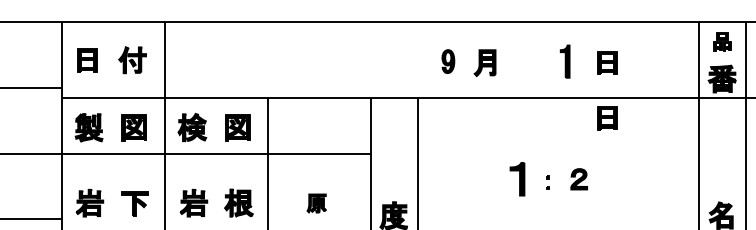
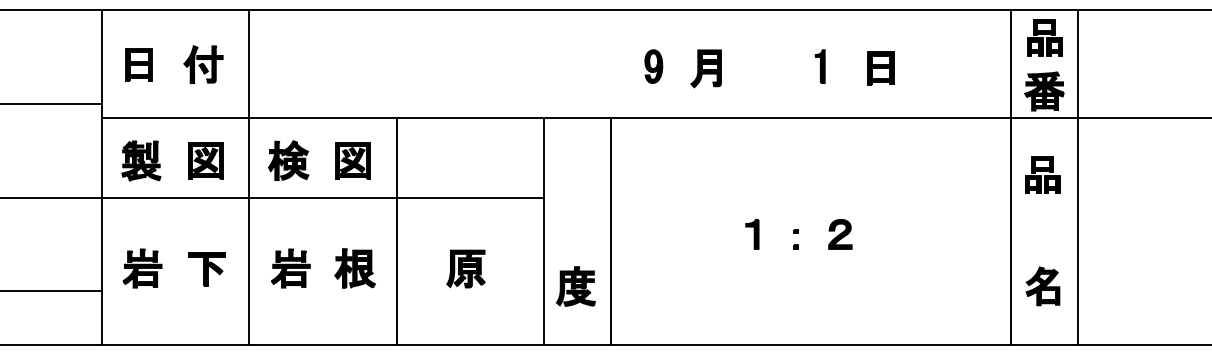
part: (722, 41) -> (1044, 37), size x1.43
part: (564, 61) -> (819, 66), size x0.71
part: (607, 118) -> (880, 147), removed
part: (720, 137) -> (1042, 174), added
part: (517, 179) -> (752, 234), size x0.62
part: (316, 203) -> (465, 268), size x1.43

